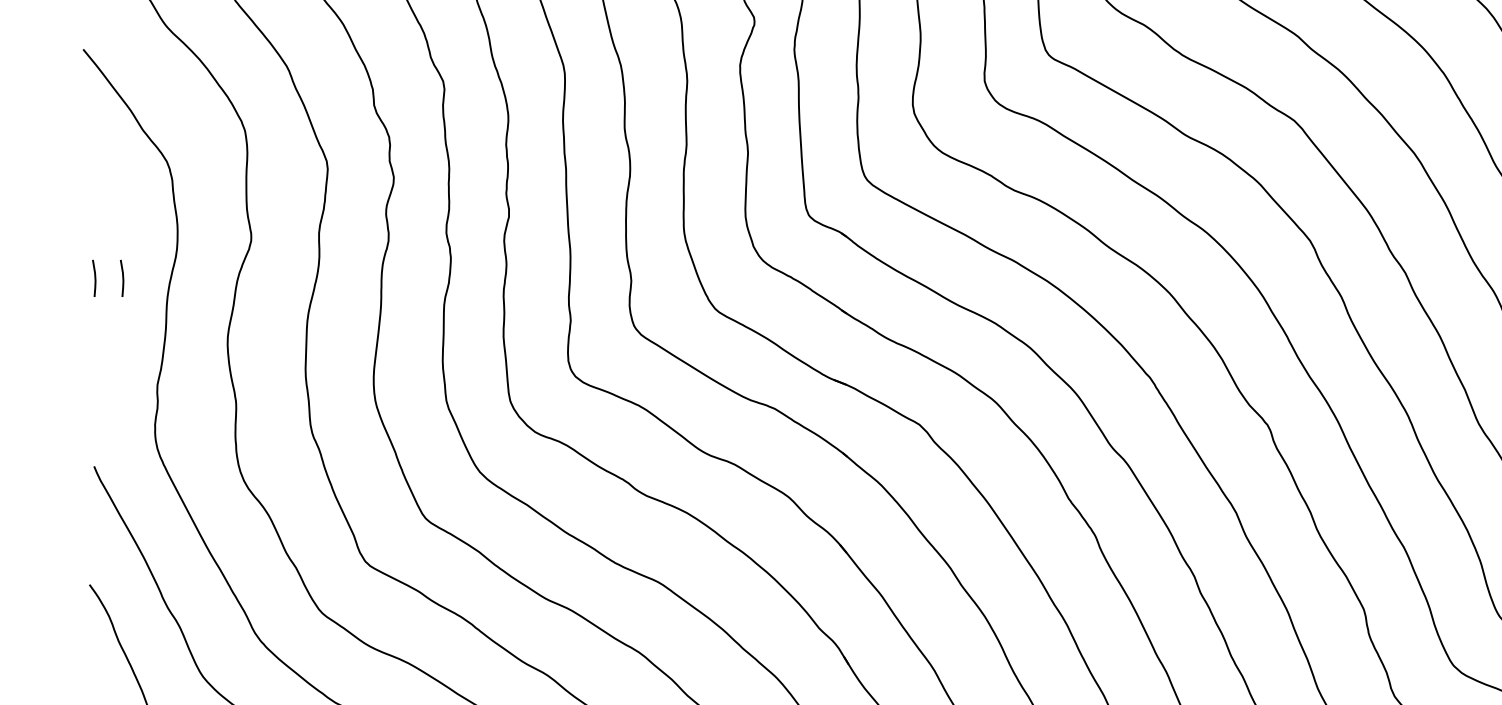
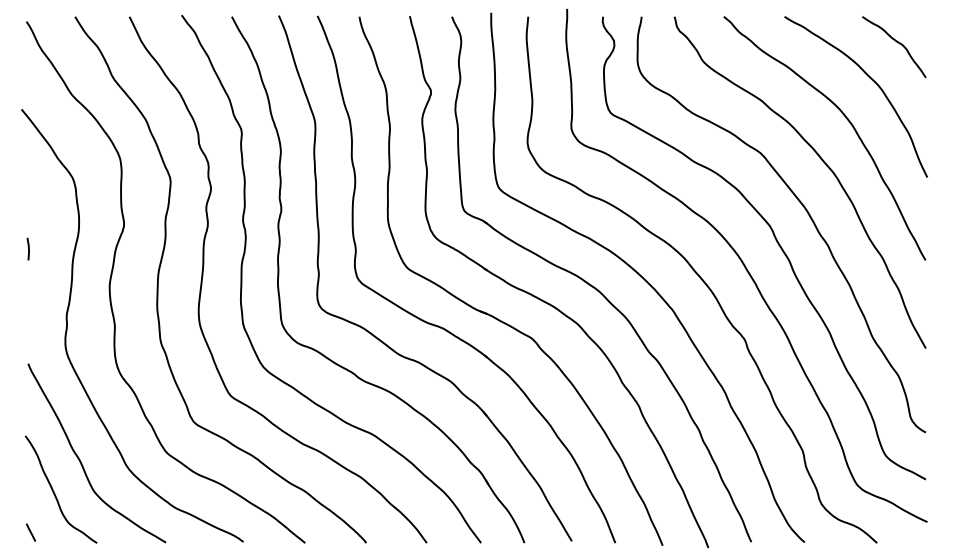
line: (122, 277) -> (45, 248), removed

